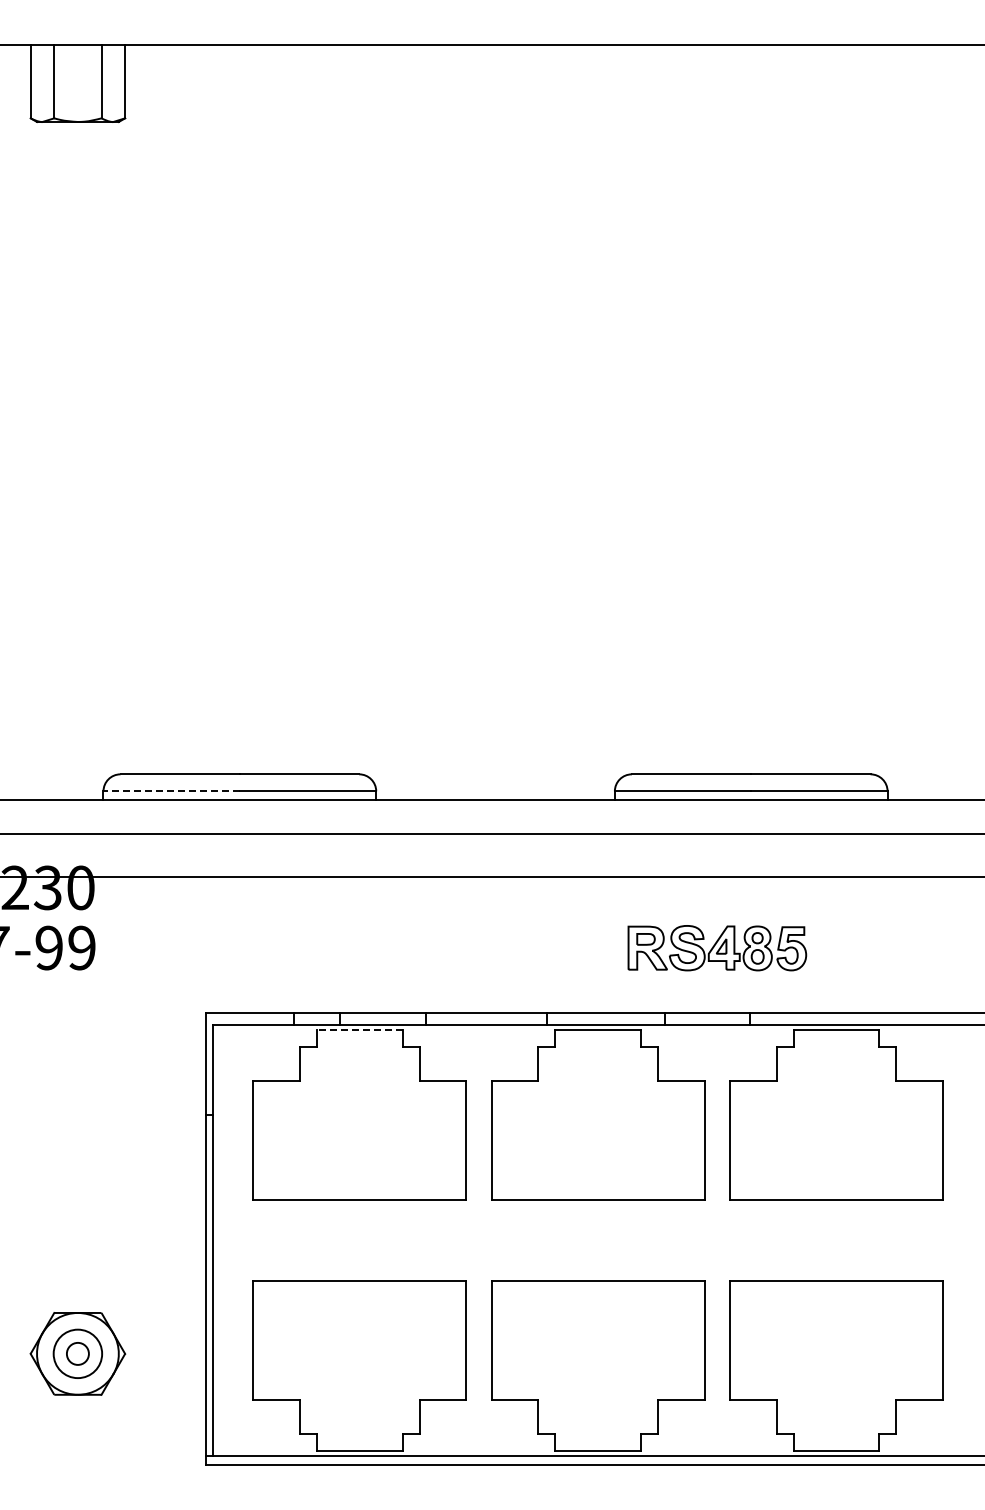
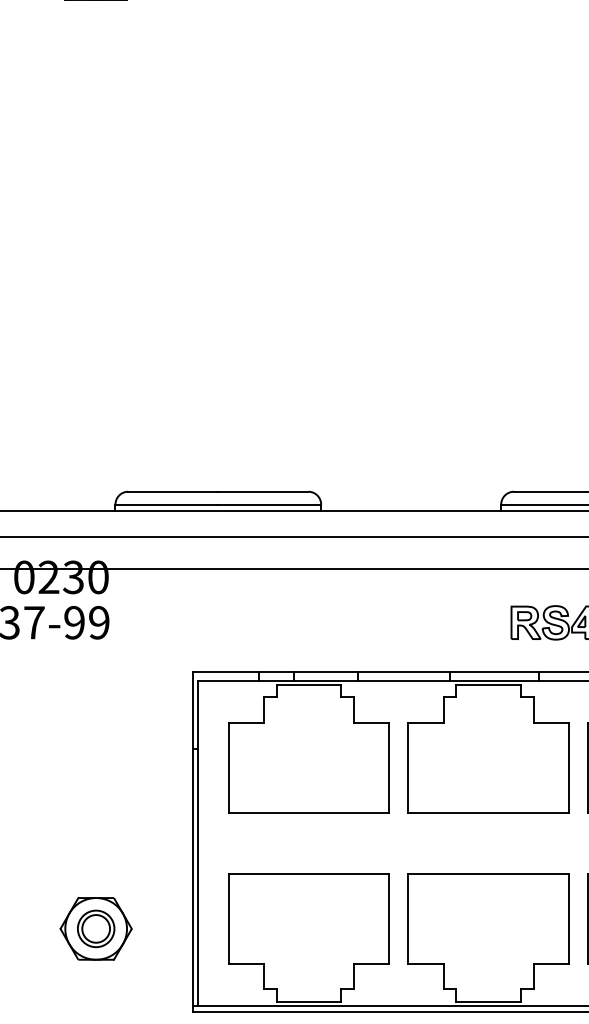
line: (171, 791) -> (166, 504), dashed -> solid
line: (359, 1030) -> (308, 684), dashed -> solid
circle: (77, 1353) -> (95, 928), size x1.67

